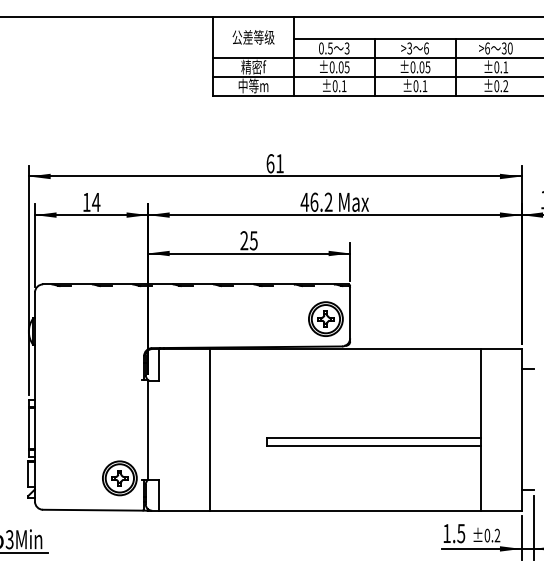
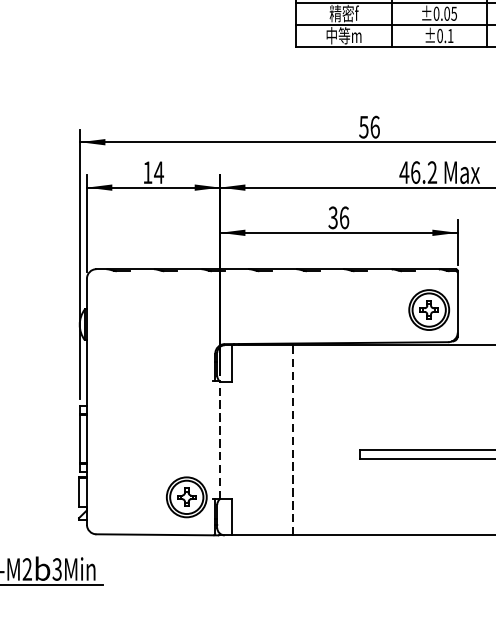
text: (274, 163) -> (368, 126), 61 -> 56
text: (248, 240) -> (338, 217), 25 -> 36
line: (148, 429) -> (220, 439), solid -> dashed
line: (210, 429) -> (293, 439), solid -> dashed

